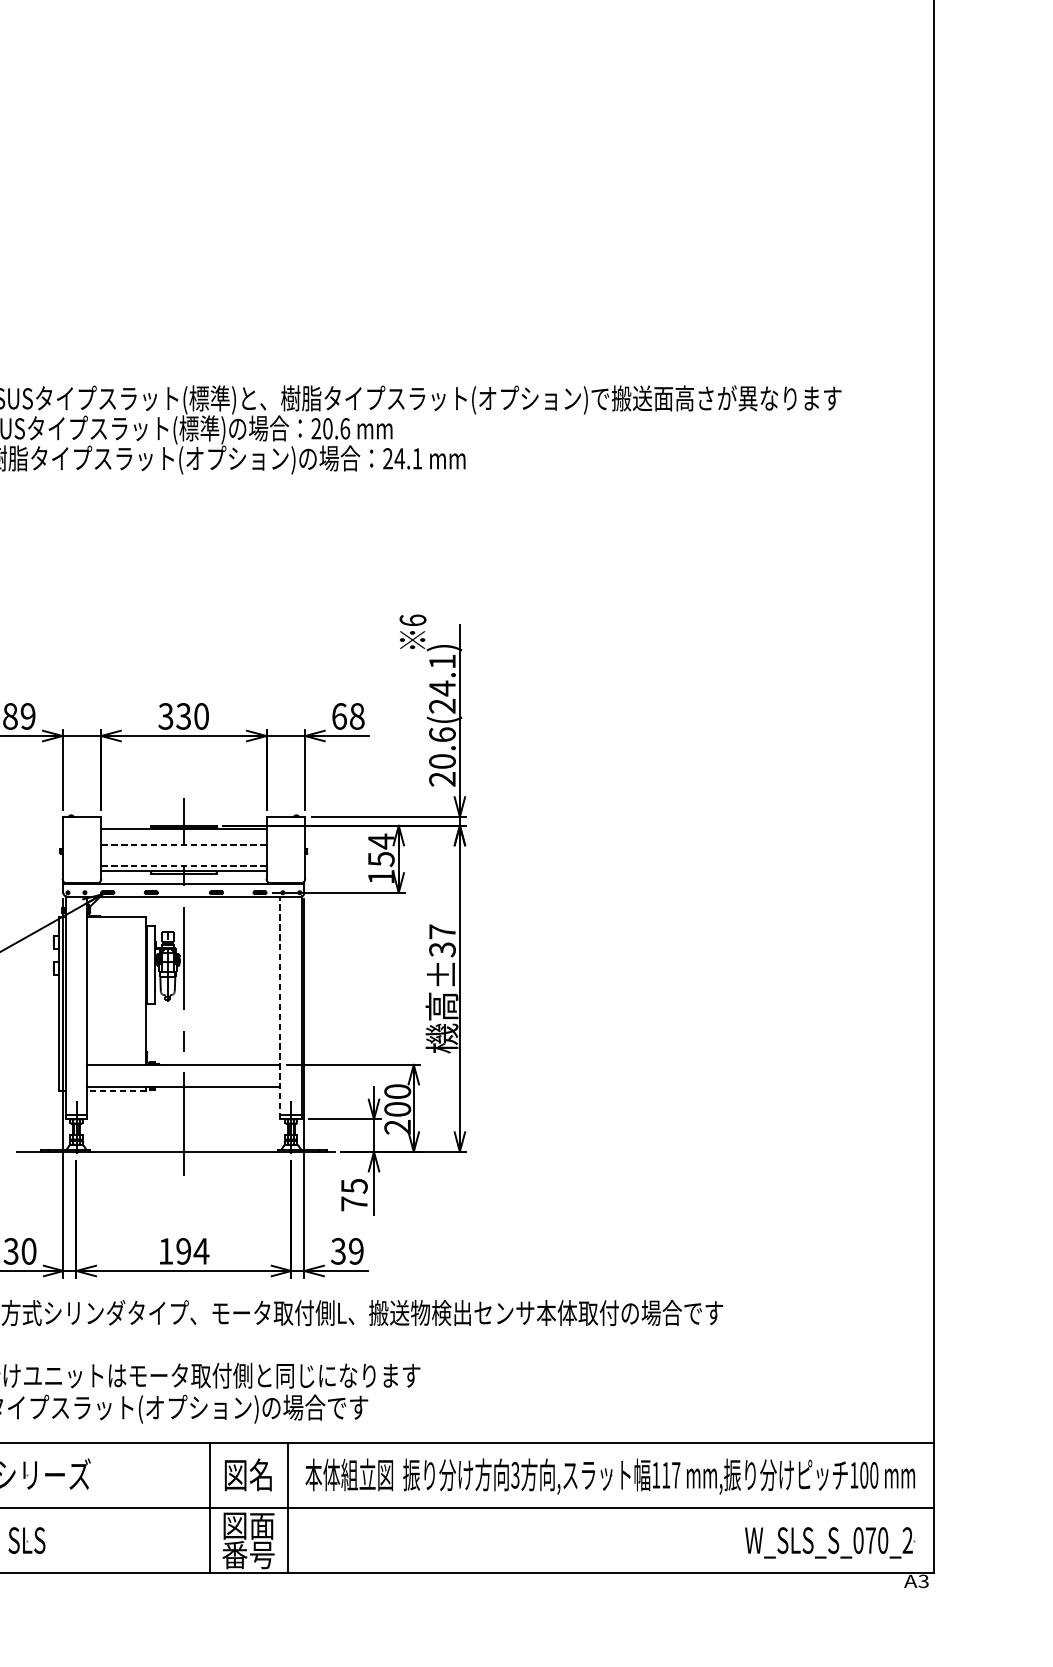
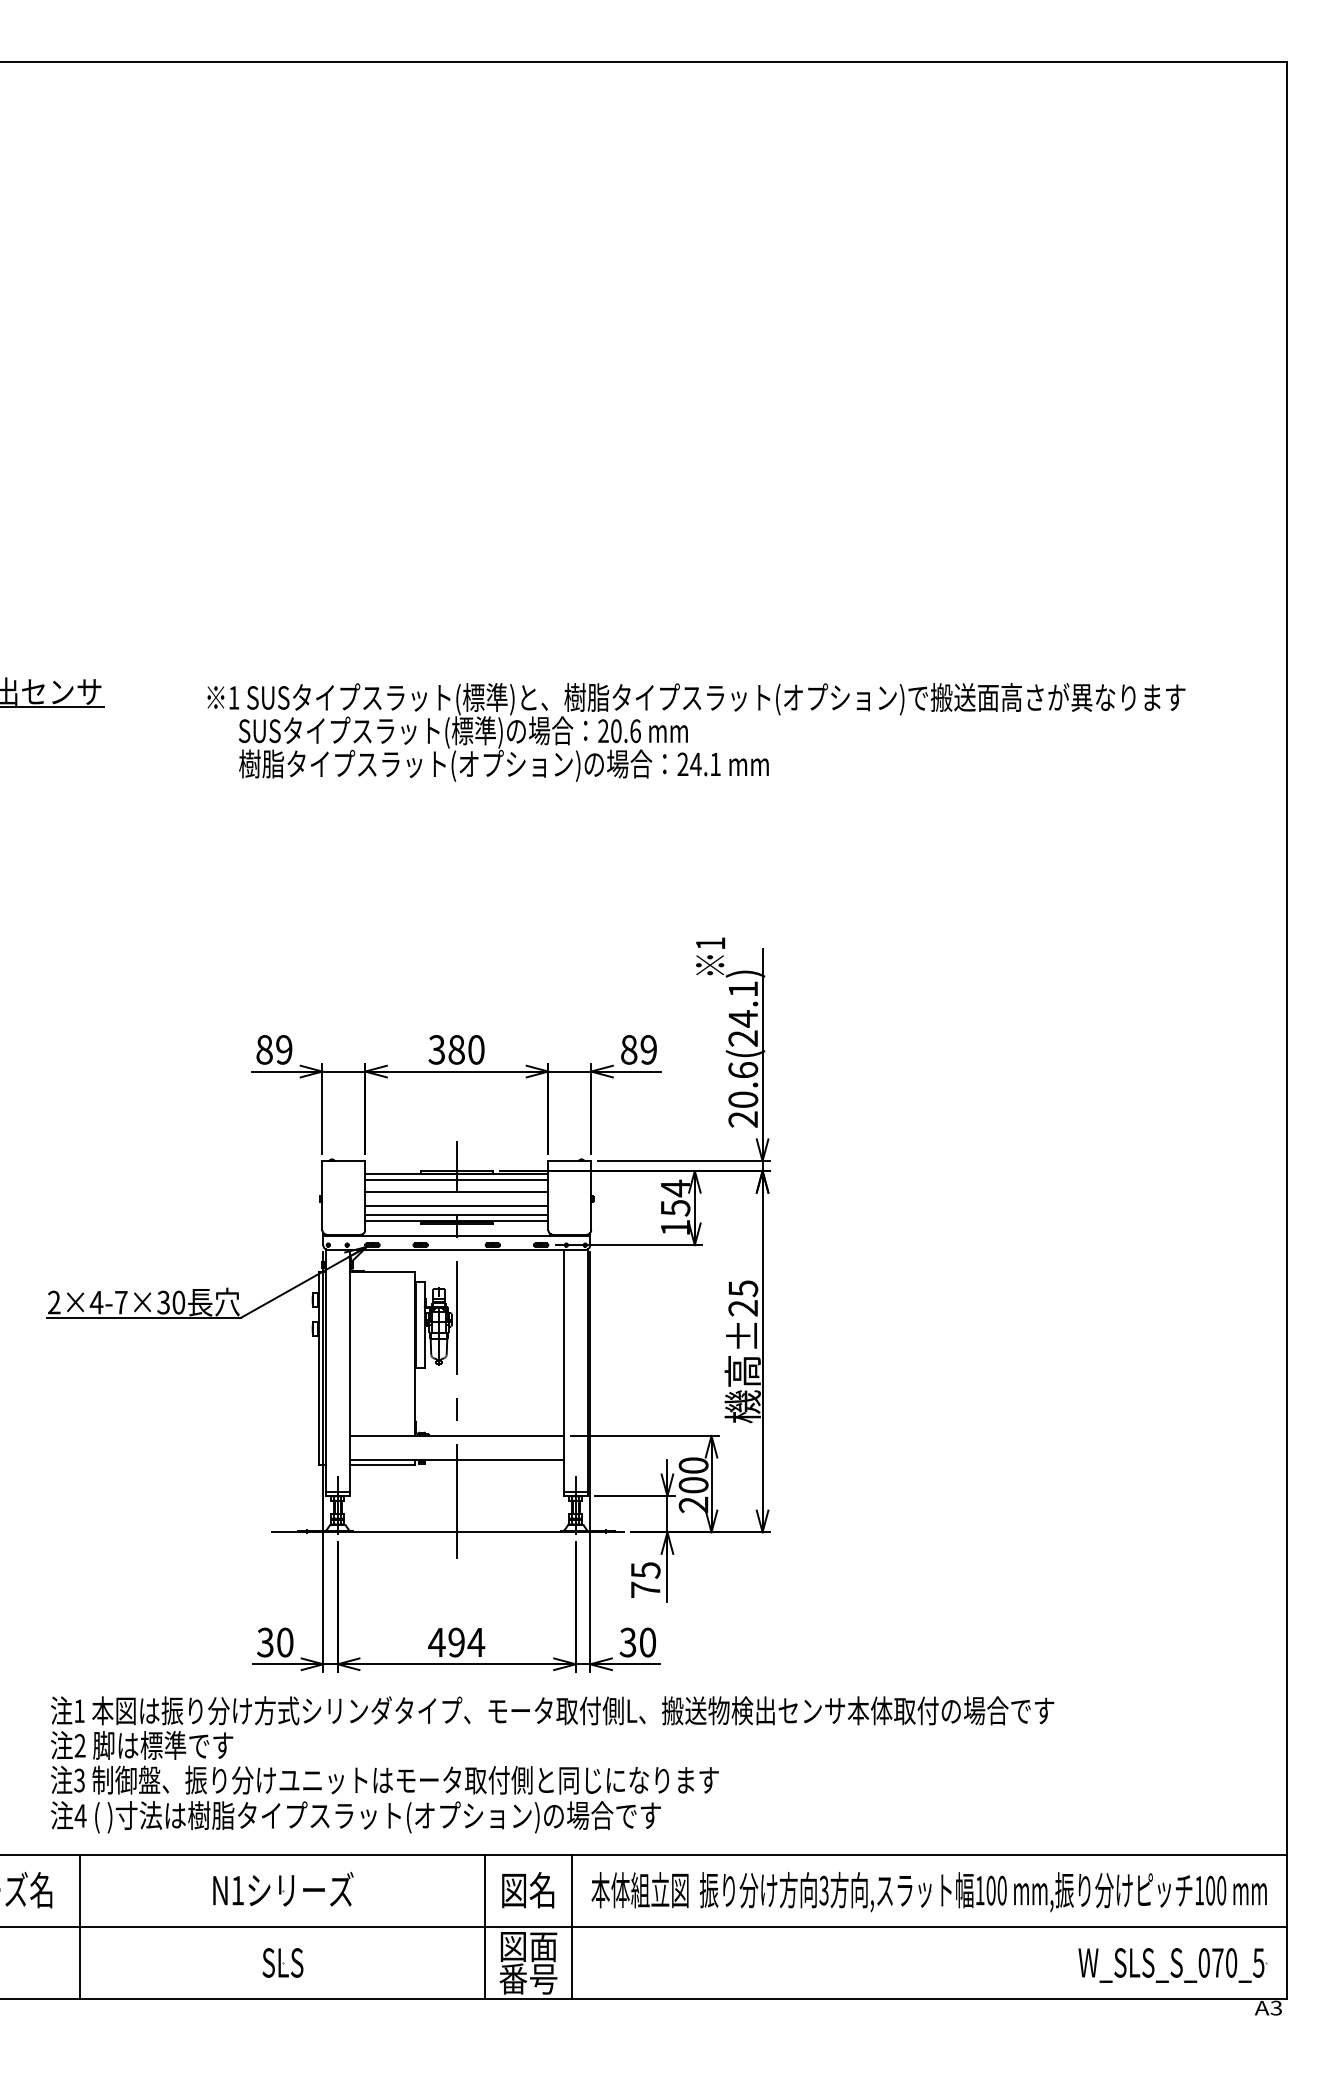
text: (412, 620) -> (710, 943), 6 -> 1
text: (183, 716) -> (456, 1049), 330 -> 380
text: (348, 716) -> (639, 1049), 68 -> 89
line: (183, 834) -> (456, 1180), added
line: (183, 844) -> (456, 1191), dashed -> solid
line: (183, 857) -> (456, 1206), added
line: (183, 865) -> (456, 1215), dashed -> solid
text: (442, 940) -> (743, 1298), ±37 -> ±25
line: (280, 1007) -> (563, 1372), dashed -> solid
line: (116, 1090) -> (382, 1464), dashed -> solid
text: (165, 1251) -> (436, 1642), 194 -> 494
text: (356, 1251) -> (647, 1642), 39 -> 30
text: (671, 1475) -> (996, 1890), 117 -> 100
text: (907, 1540) -> (1258, 1962), W_SLS_S_070_2 -> W_SLS_S_070_5

